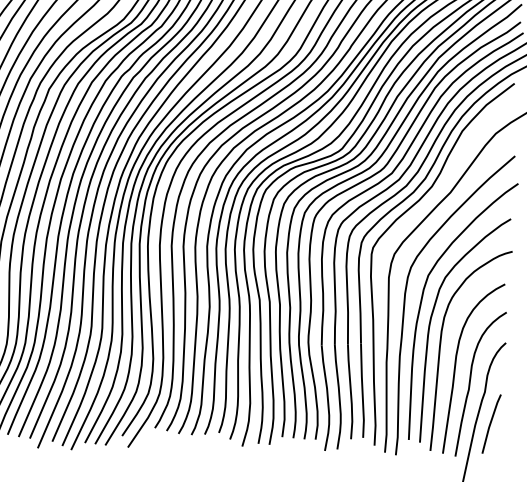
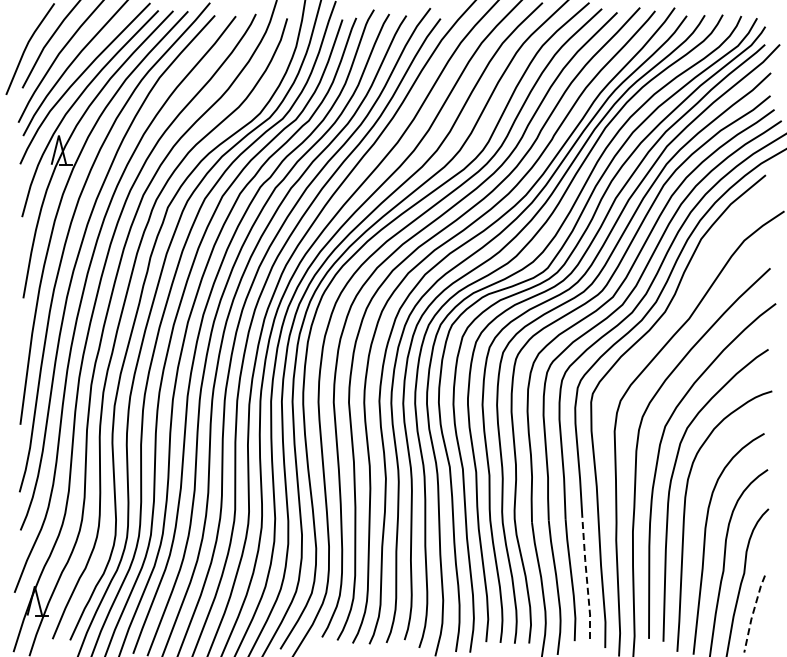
line: (362, 390) -> (586, 577), solid -> dashed
line: (490, 423) -> (753, 613), solid -> dashed

